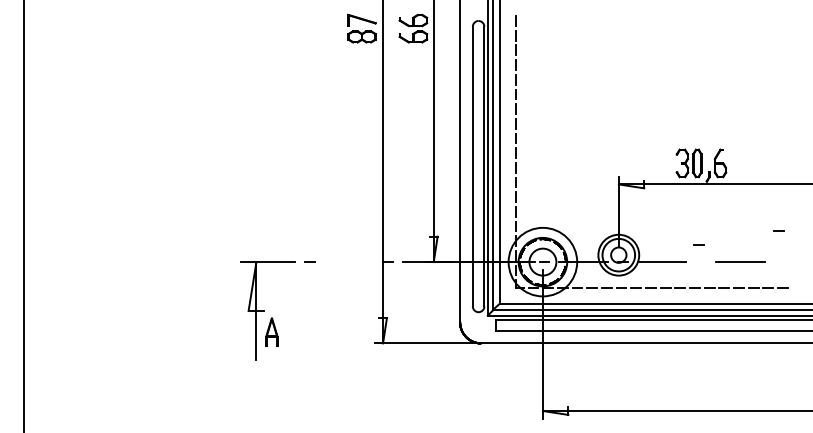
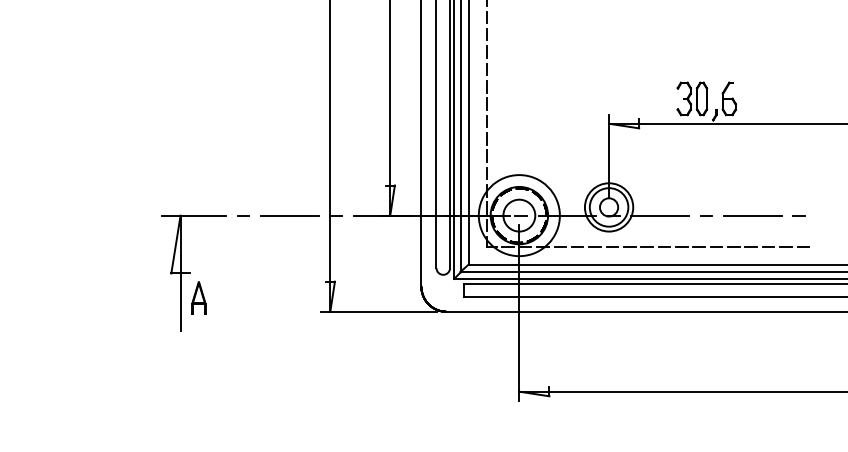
line: (778, 230) -> (797, 214), moved
line: (698, 244) -> (705, 214), moved
line: (348, 262) -> (289, 216), added

